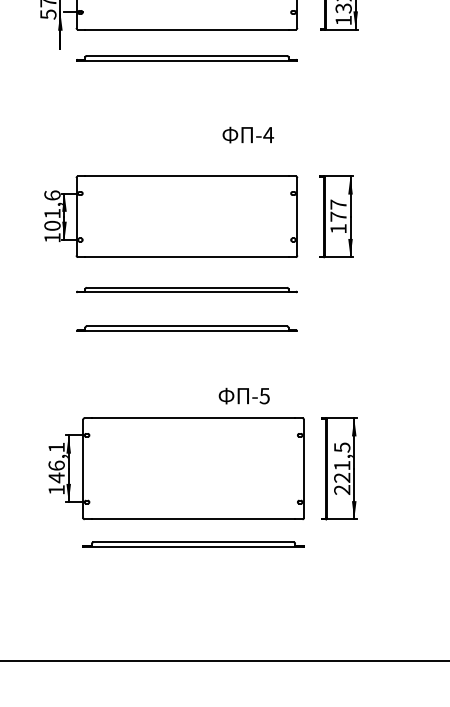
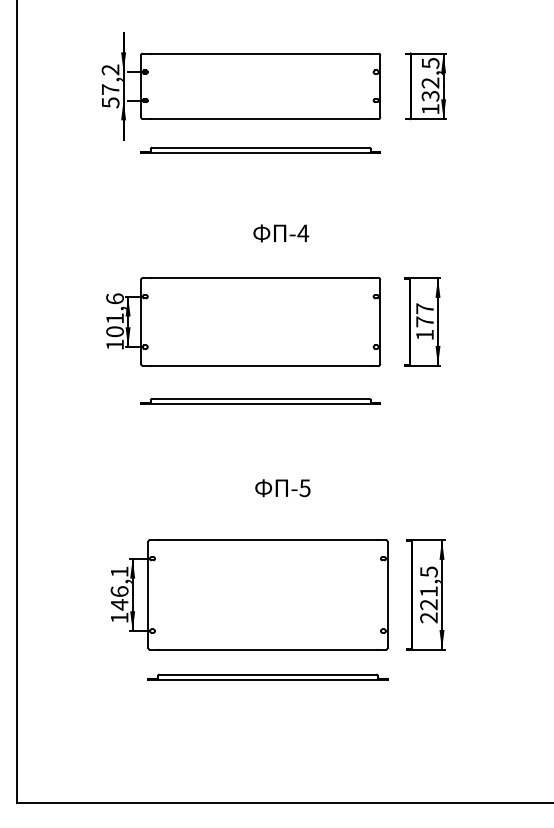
text: (248, 135) -> (281, 233), moved
part: (186, 328) -> (260, 442), removed
text: (243, 396) -> (282, 488), moved

